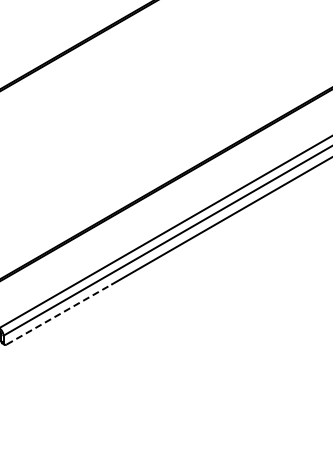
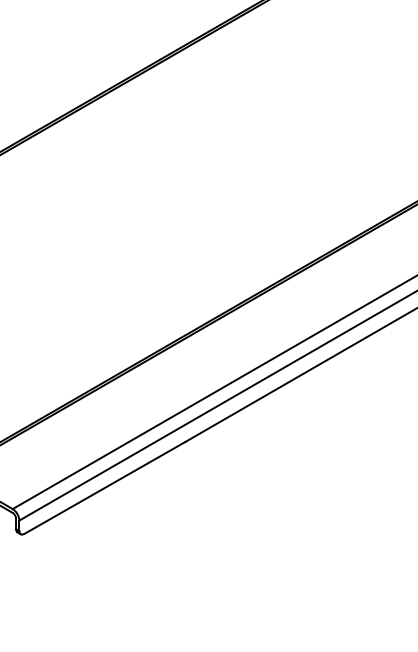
line: (59, 314) -> (104, 488), dashed -> solid

